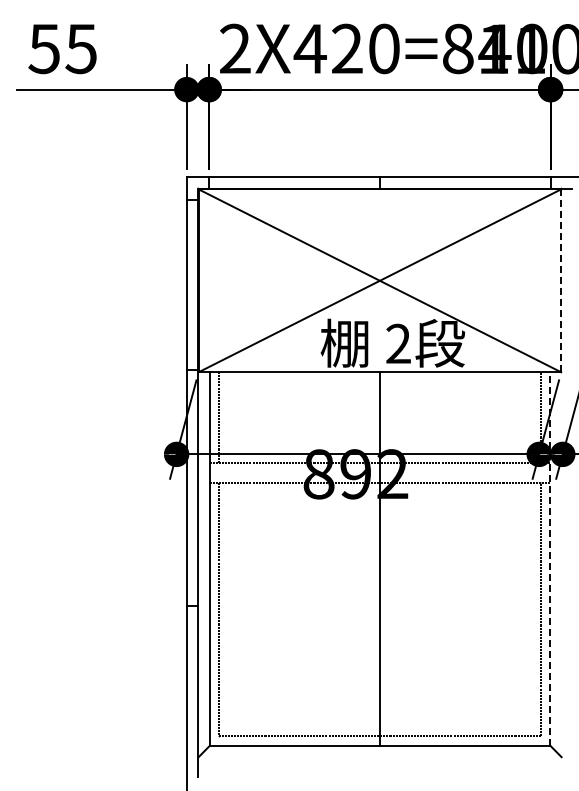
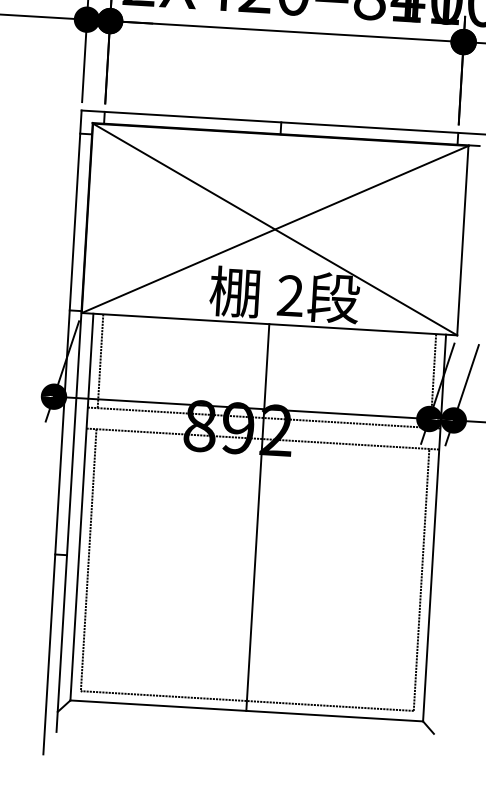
line: (561, 281) -> (463, 241), dashed -> solid
line: (550, 559) -> (434, 528), dashed -> solid

